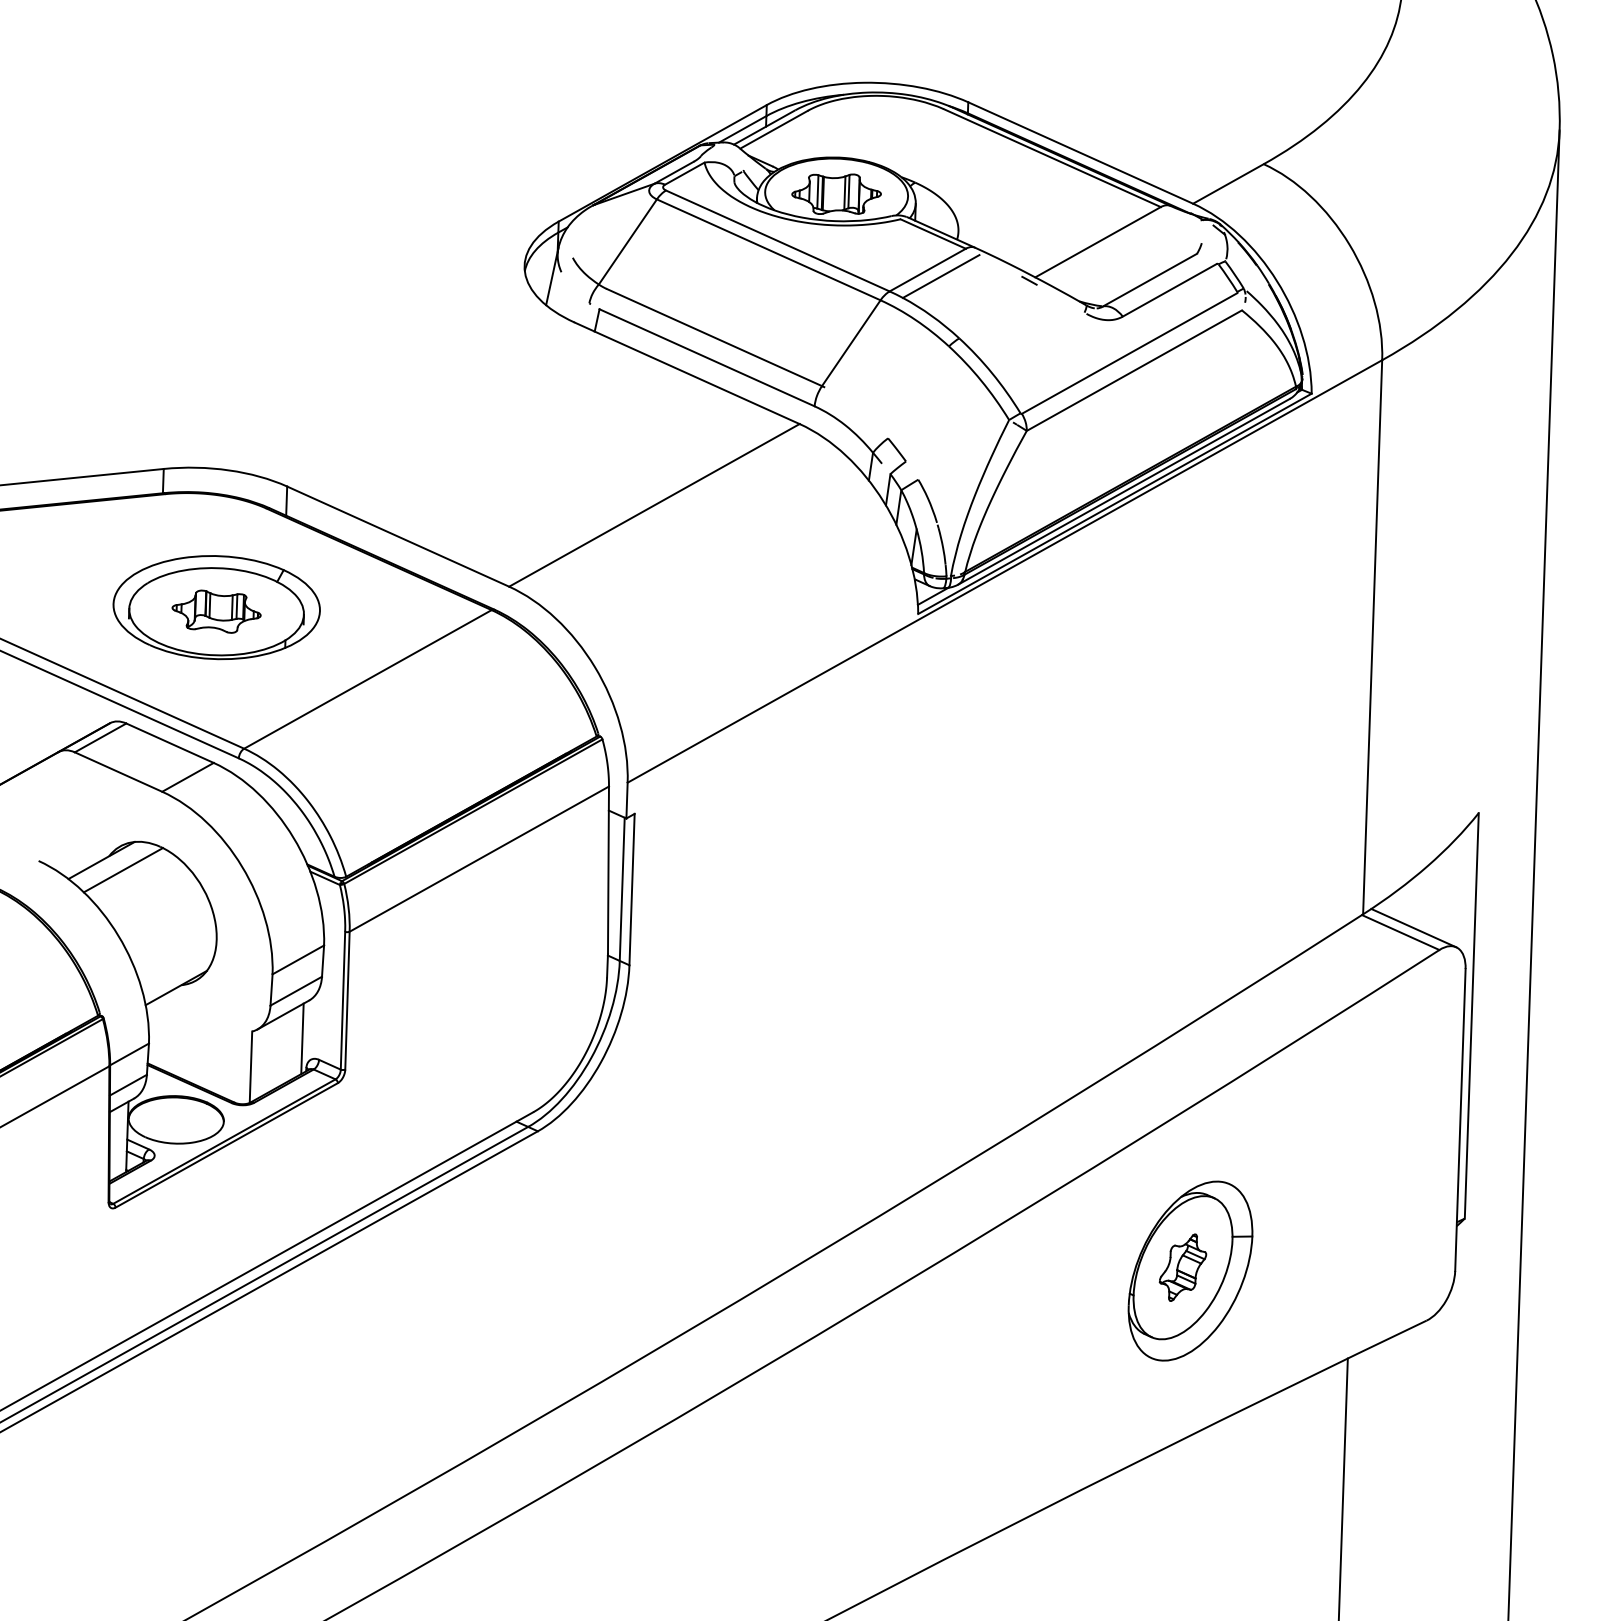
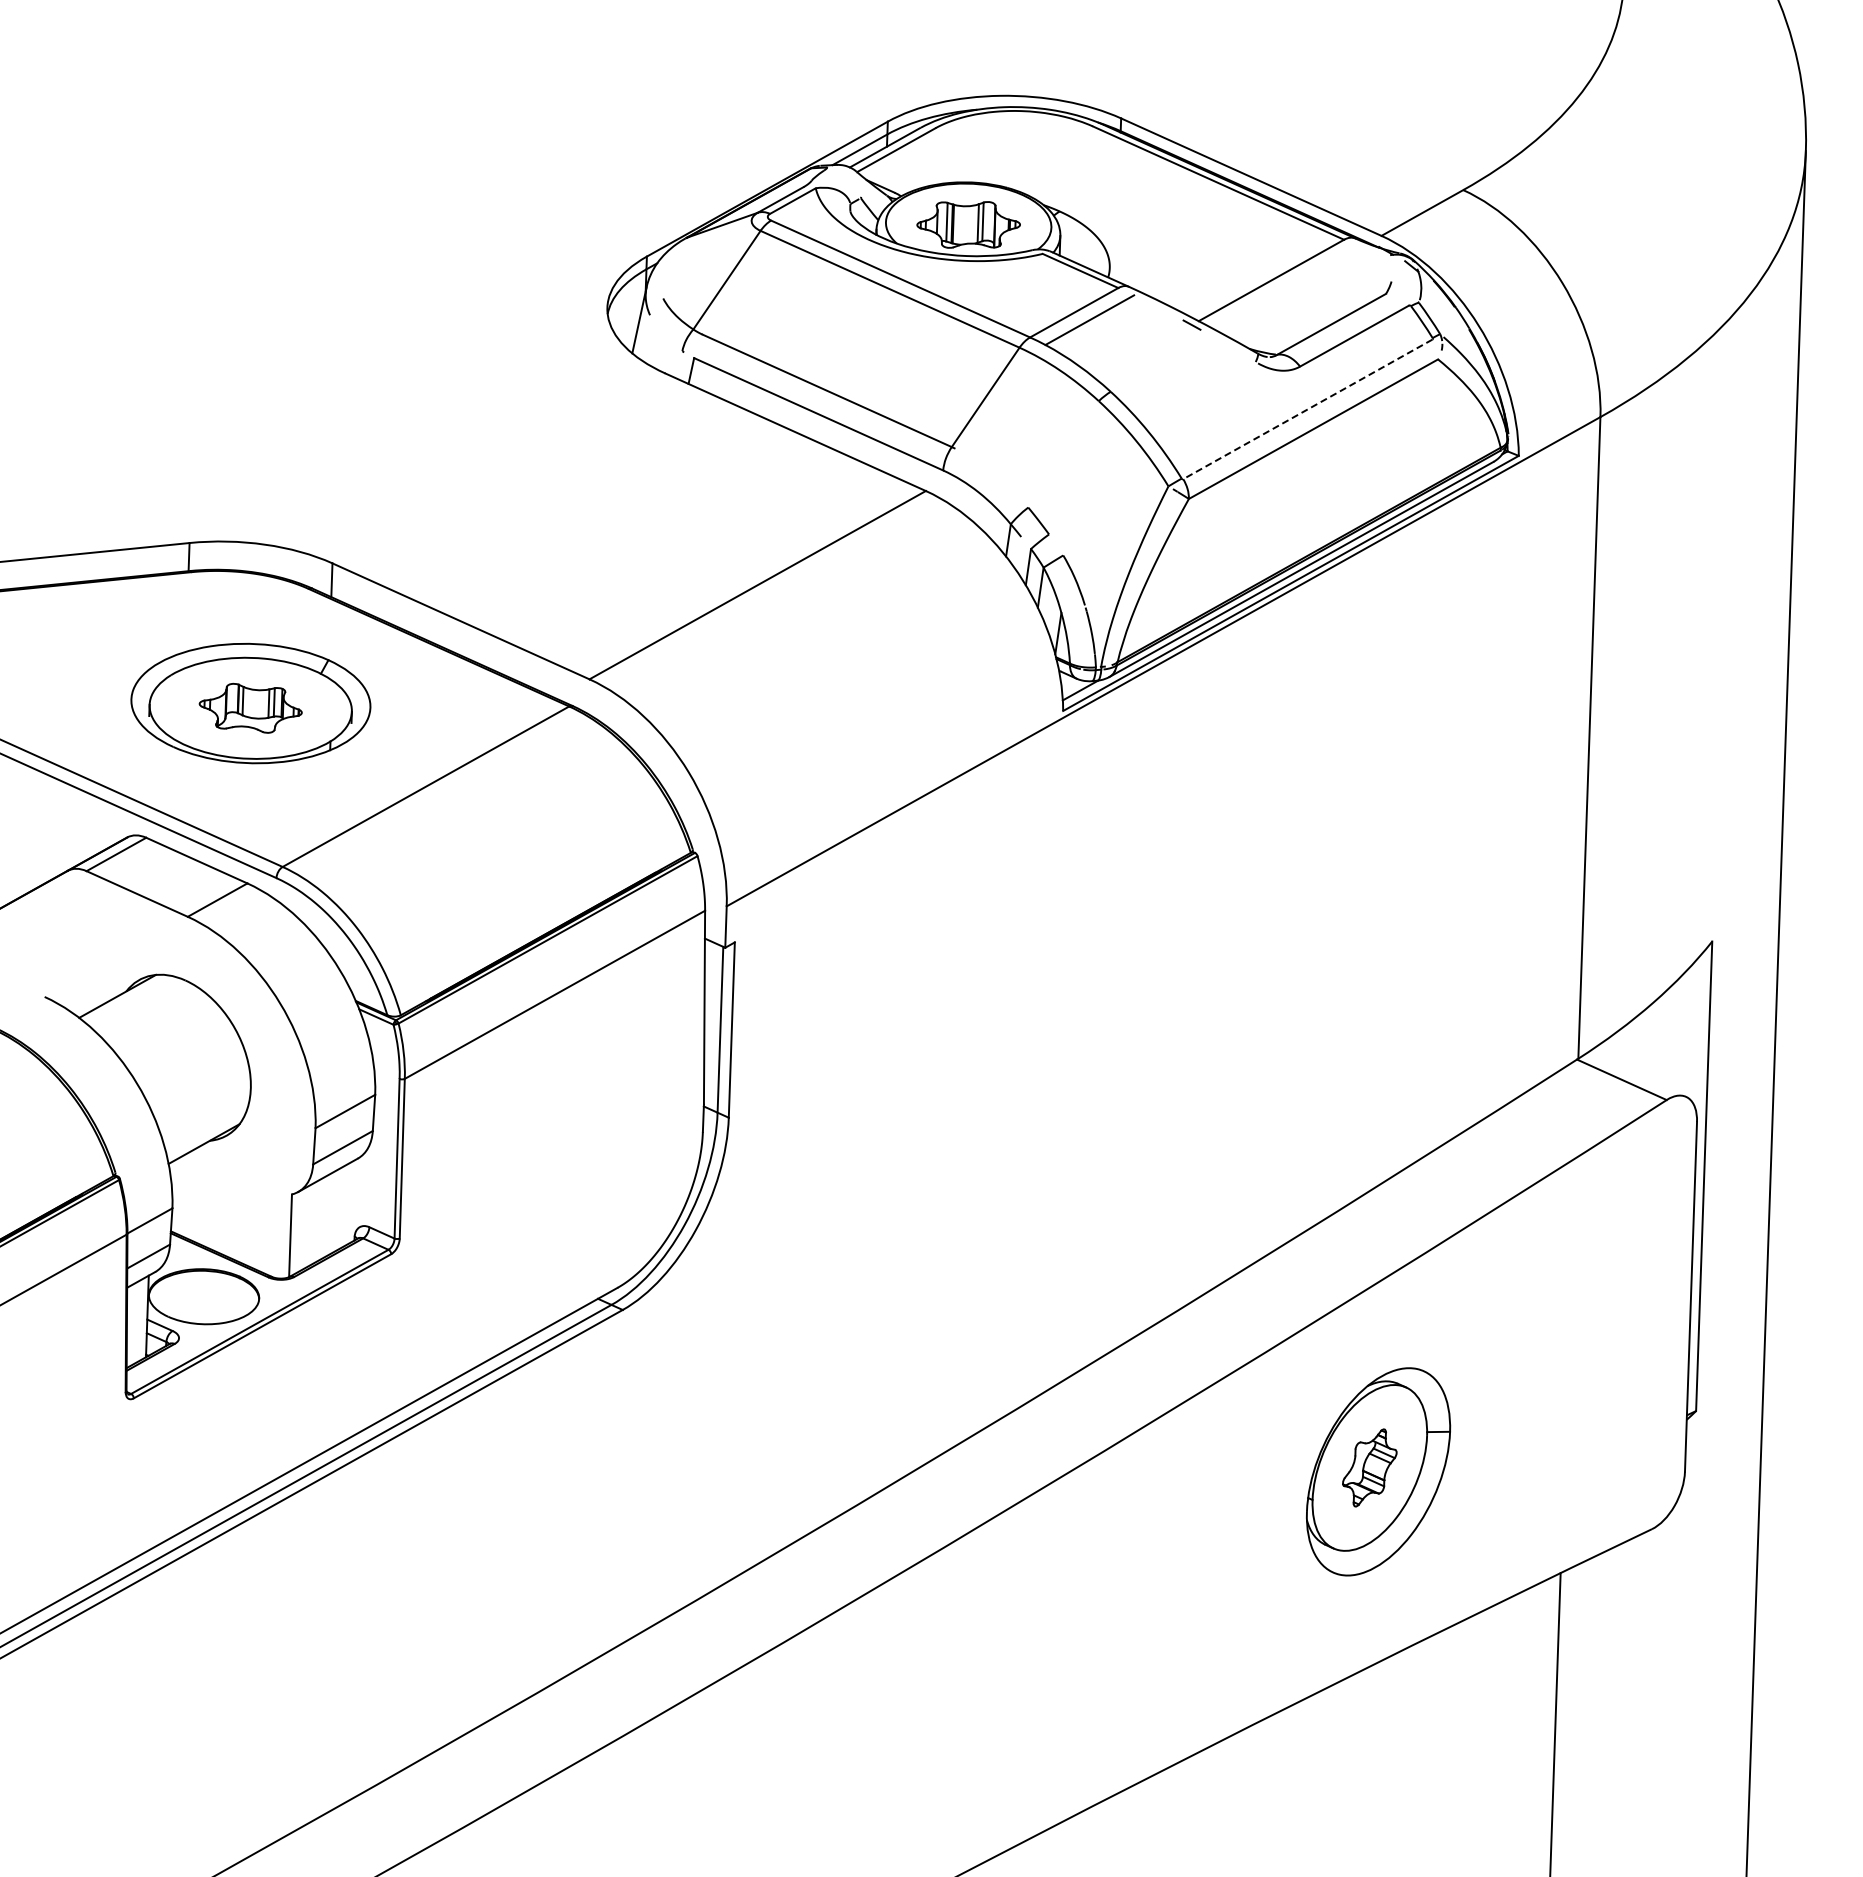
line: (1129, 353) -> (1307, 409), solid -> dashed
line: (123, 870) -> (142, 1007), removed
line: (1413, 927) -> (1636, 1074), removed
line: (301, 1038) -> (349, 1202), removed

